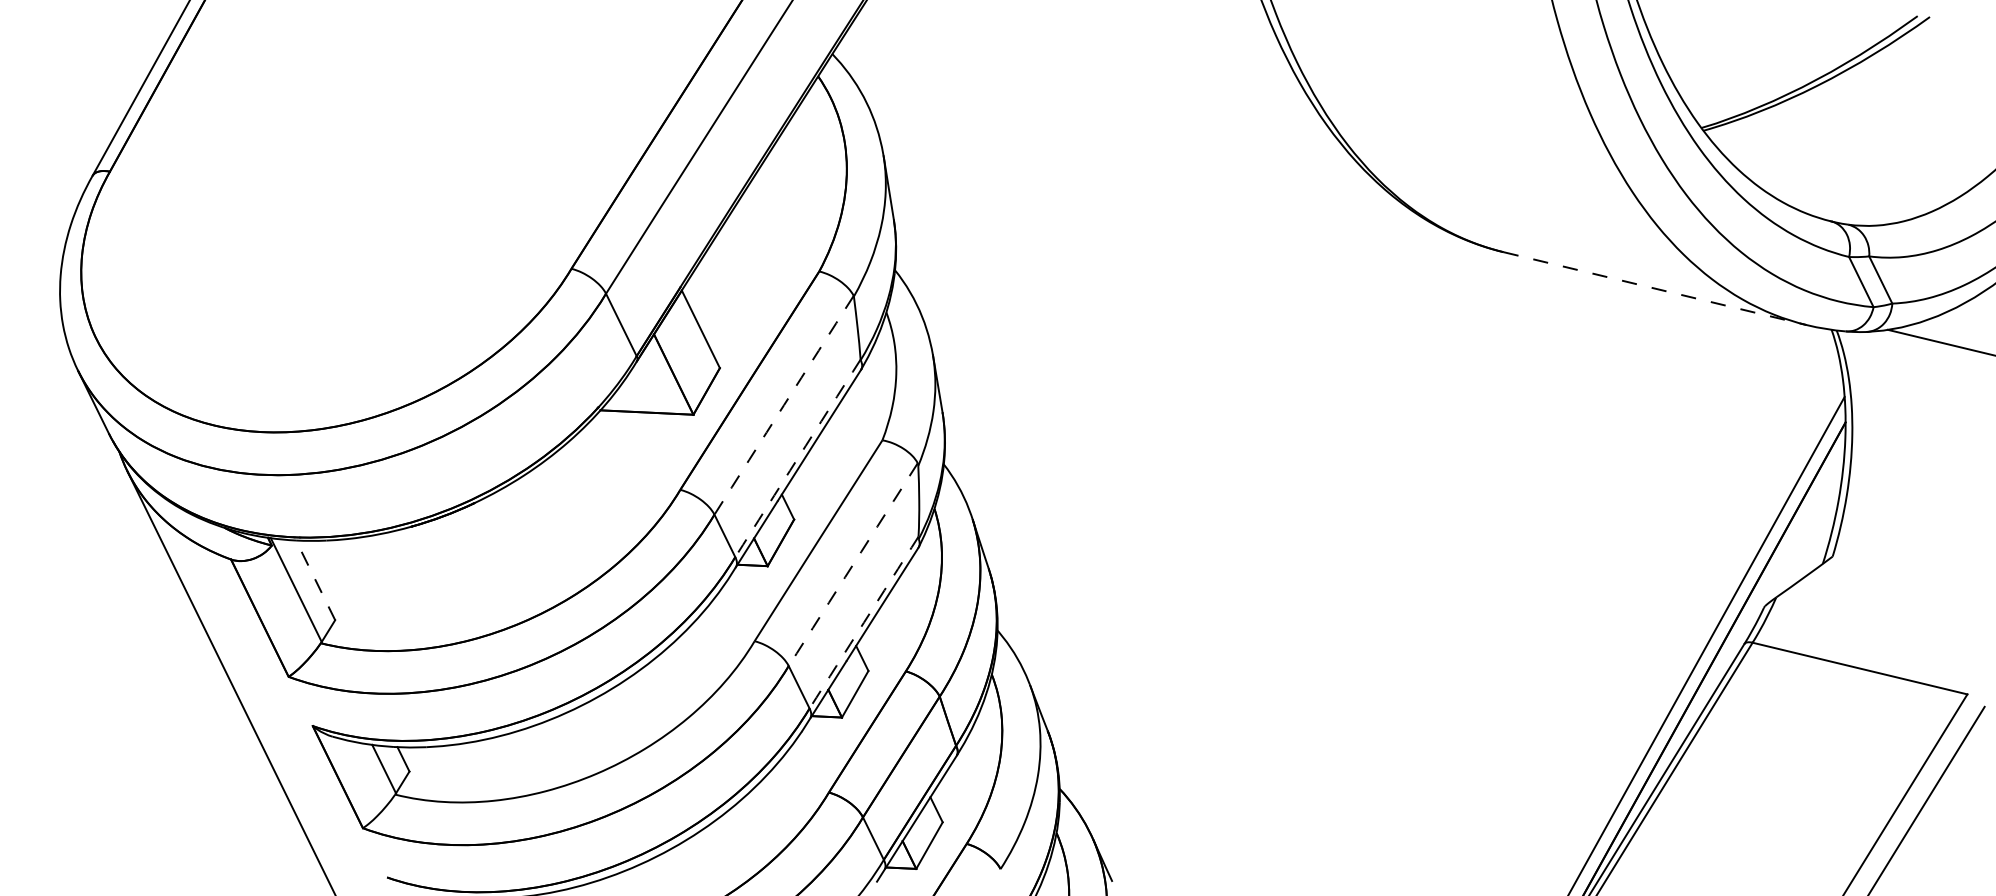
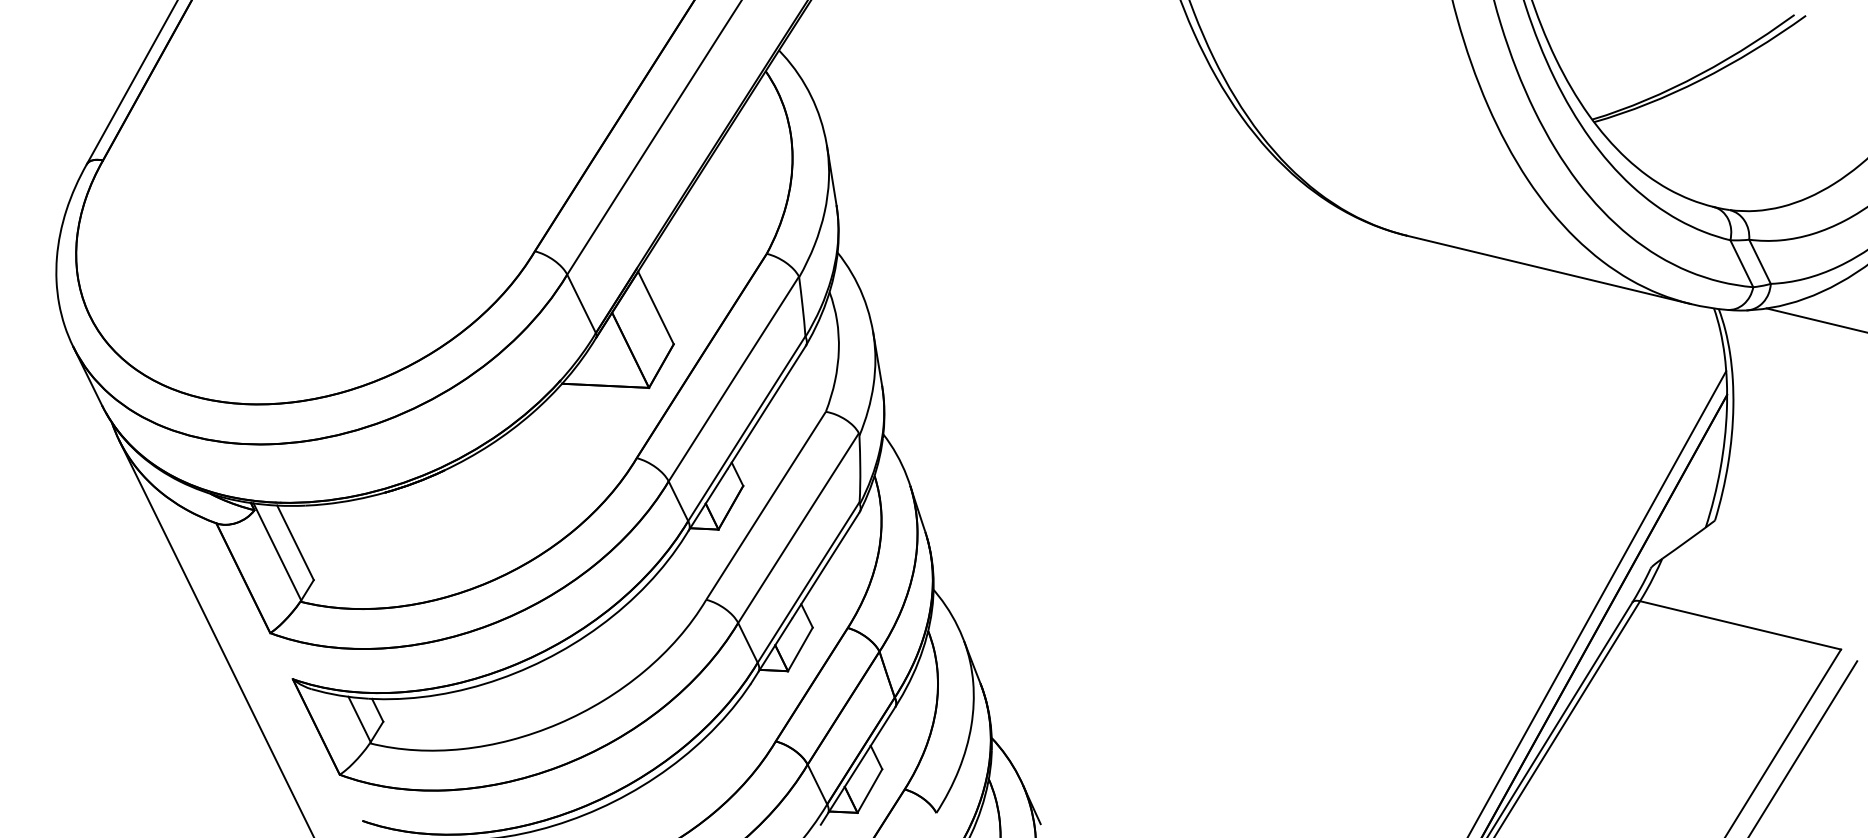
line: (1655, 288) -> (1549, 269), dashed -> solid
arc: (784, 405) -> (734, 379), dashed -> solid
arc: (797, 458) -> (746, 428), dashed -> solid
arc: (853, 564) -> (798, 528), dashed -> solid
line: (315, 579) -> (295, 542), dashed -> solid
arc: (864, 622) -> (809, 582), dashed -> solid

